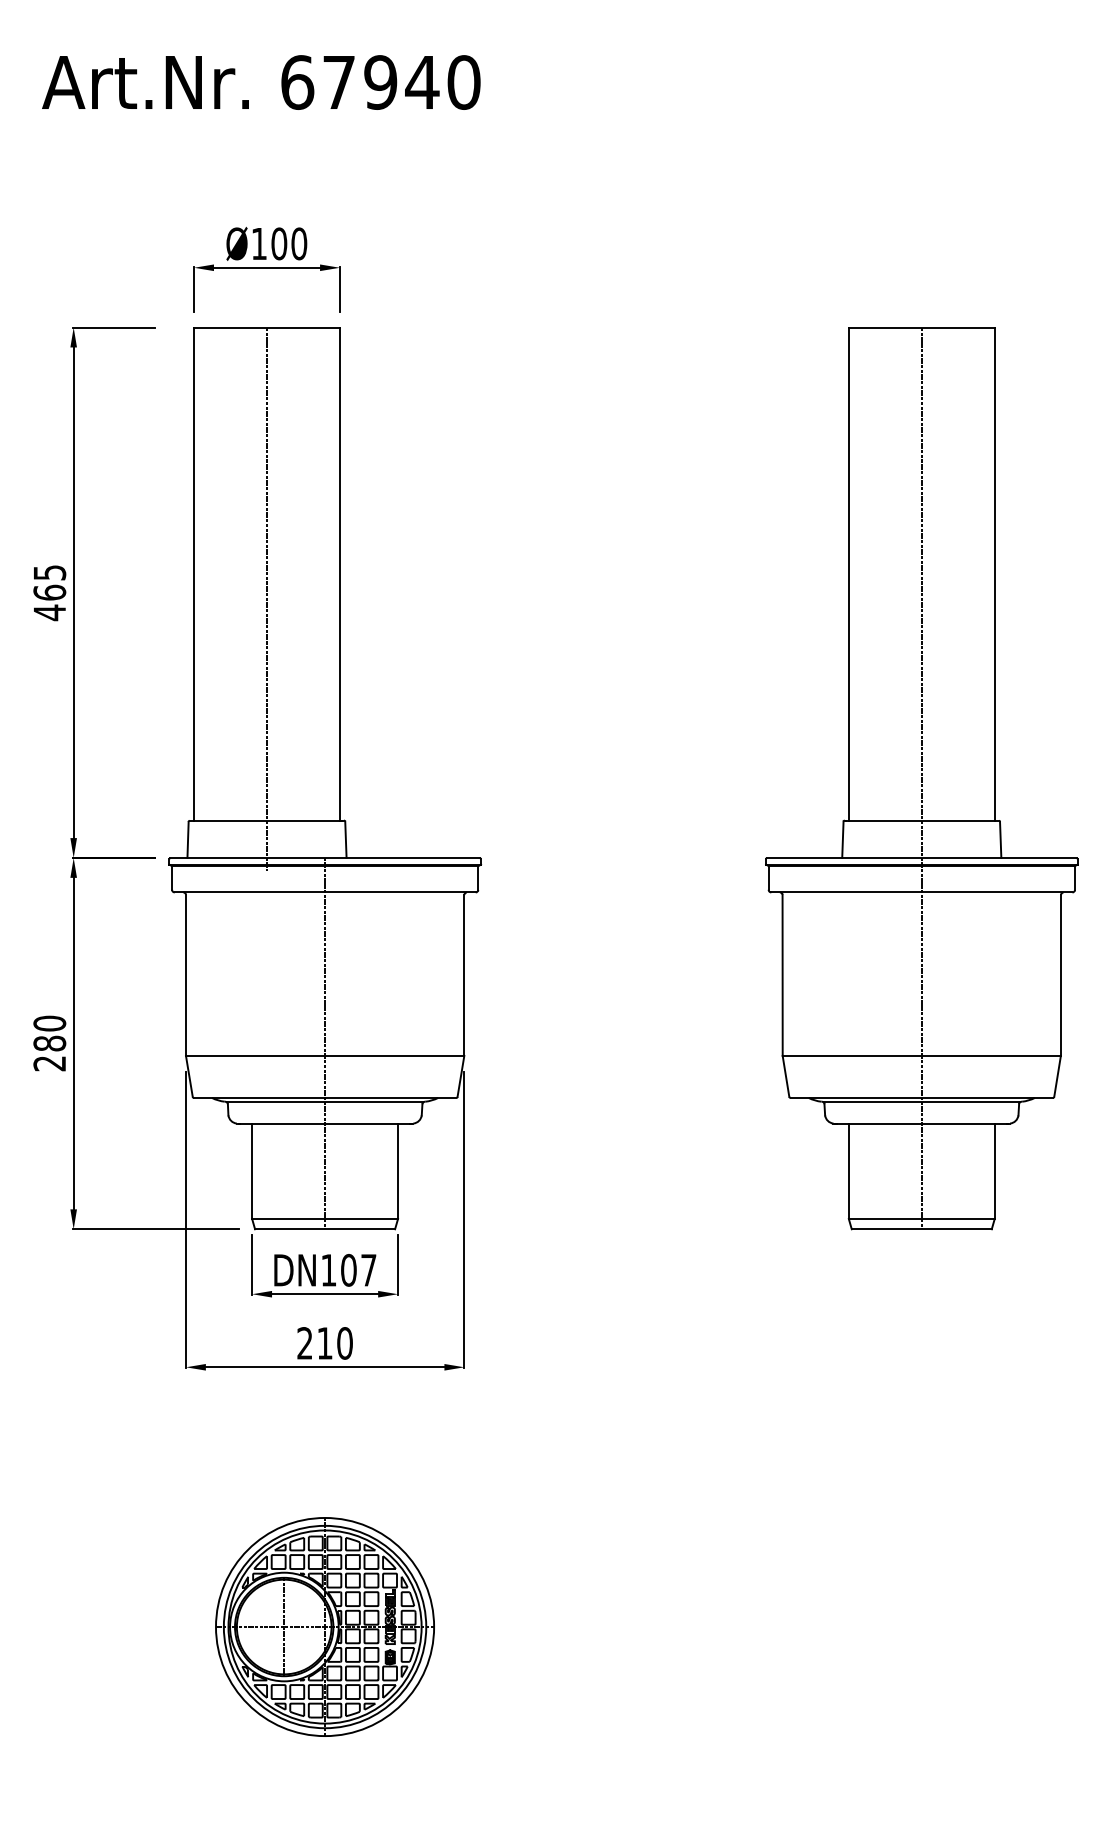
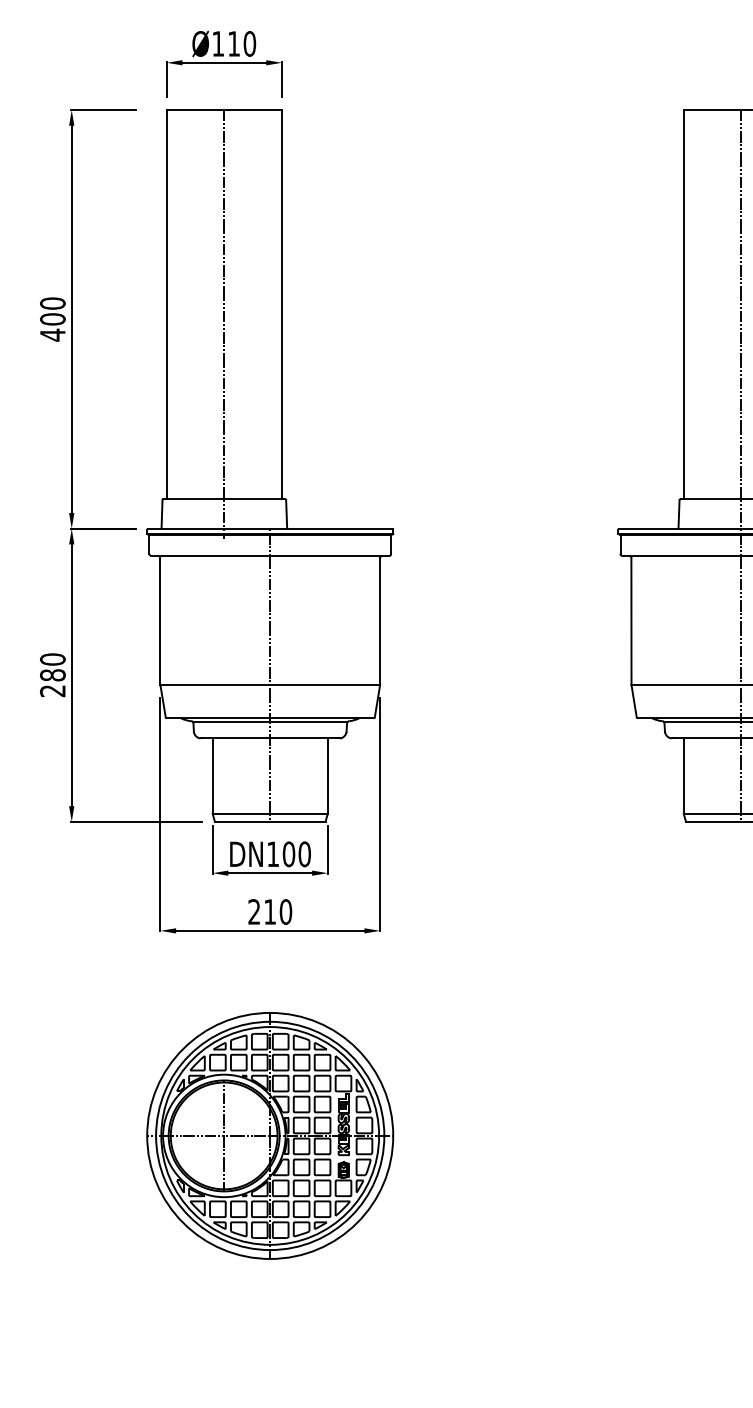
text: (279, 243) -> (234, 43), Ø100 -> Ø110
text: (49, 582) -> (52, 311), 465 -> 400
text: (368, 1270) -> (304, 854), DN107 -> DN100
part: (324, 1626) -> (269, 1135), size x1.43

